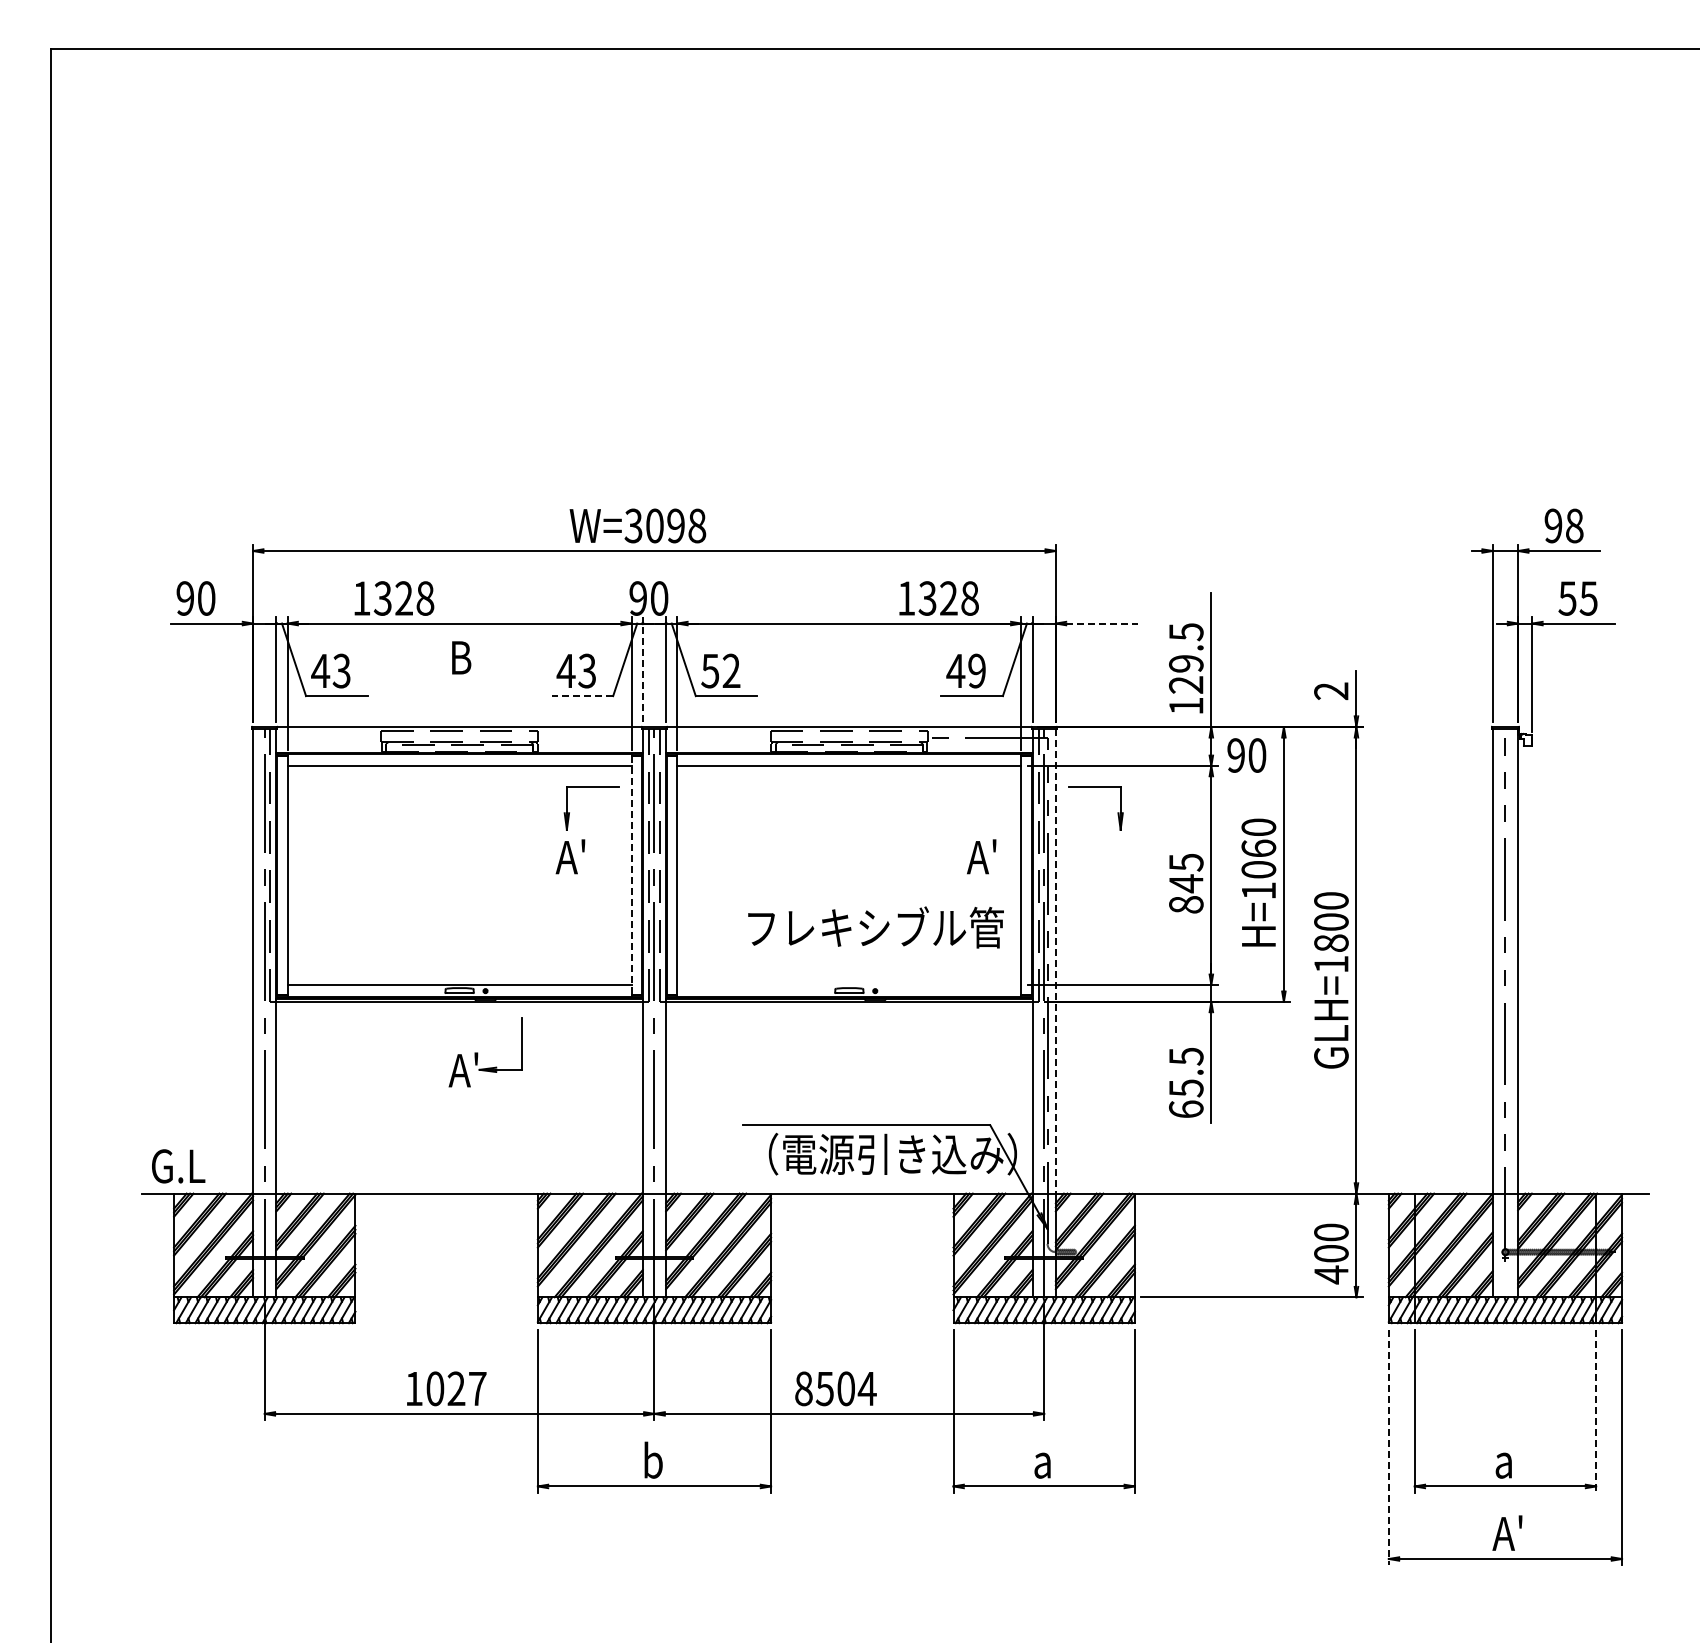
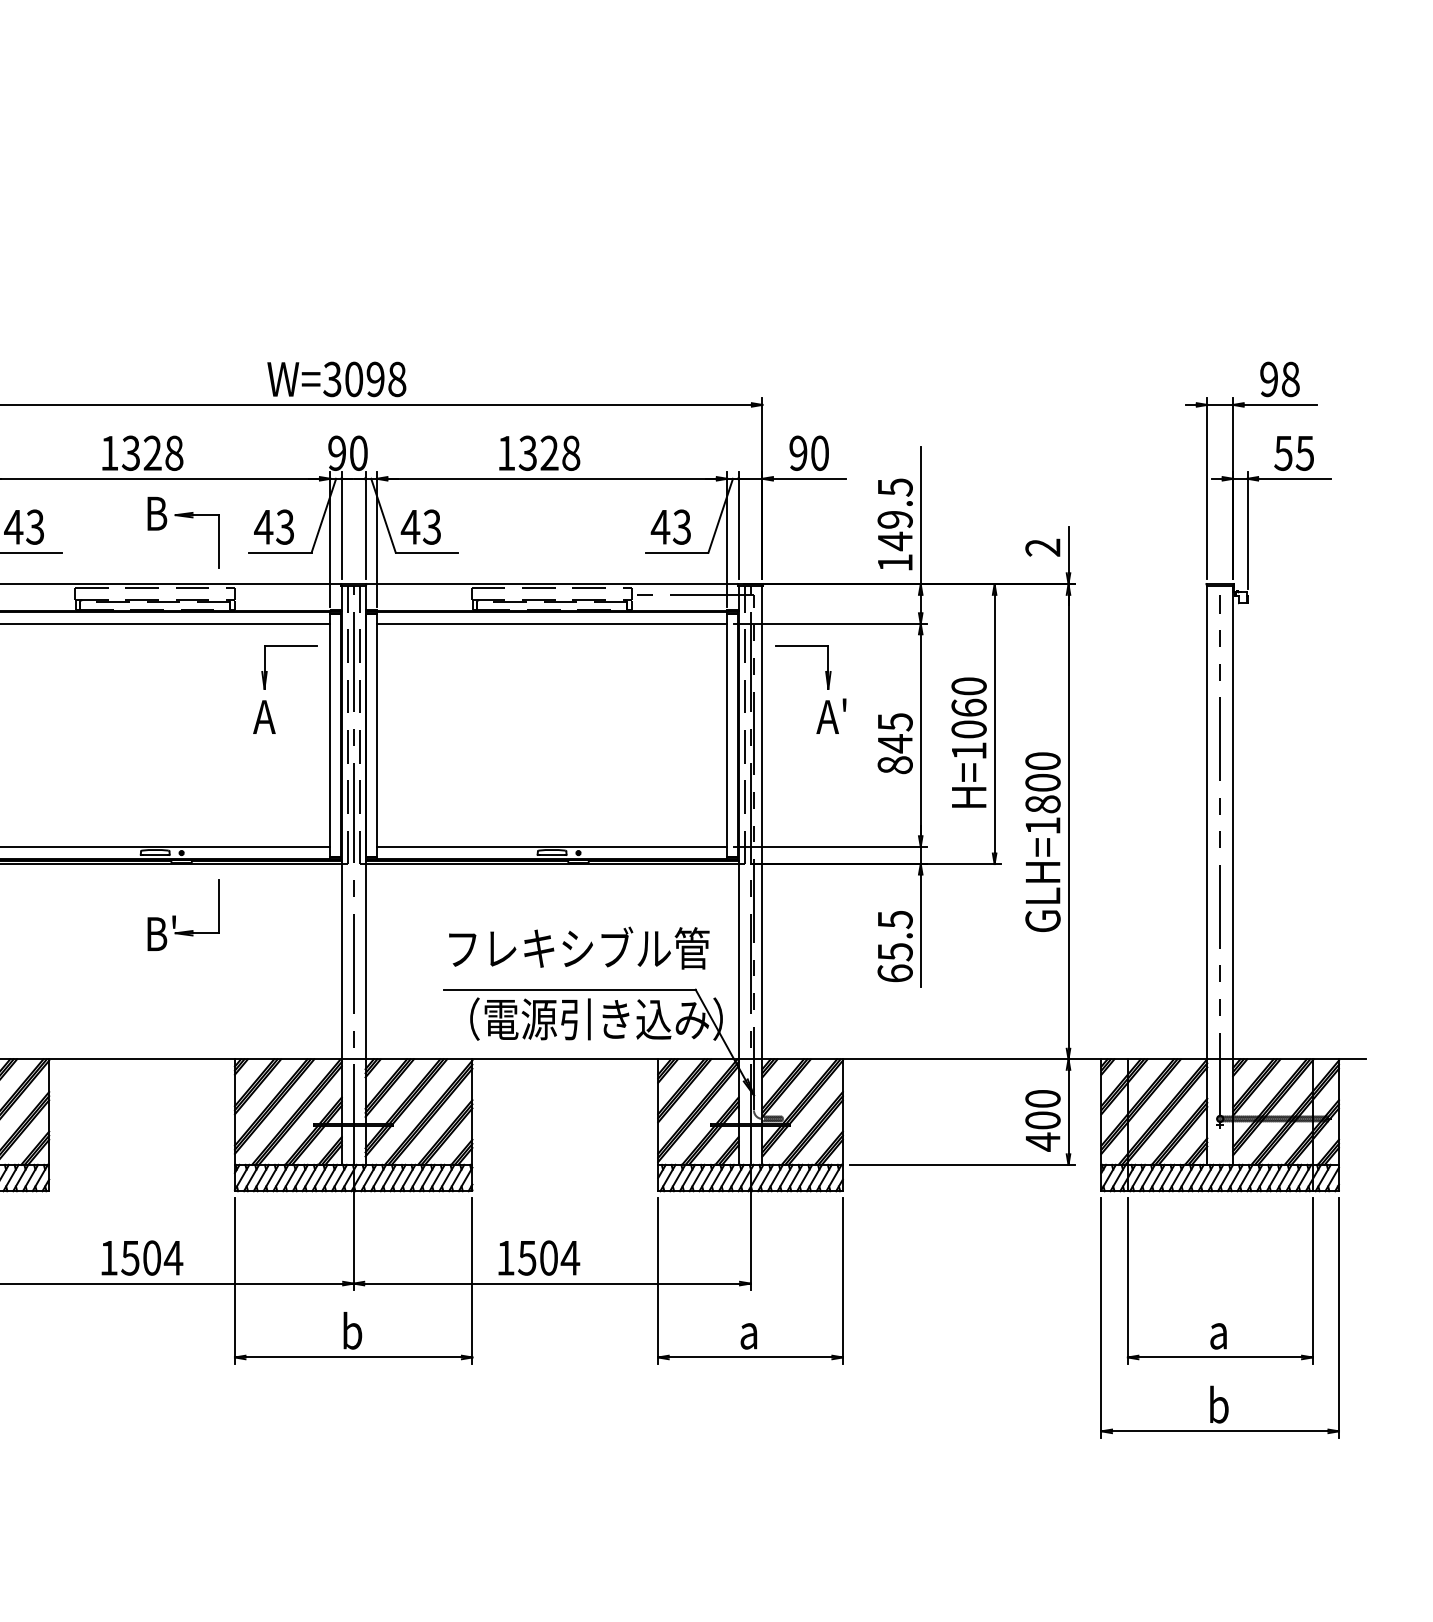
text: (394, 598) -> (142, 453), moved
text: (938, 598) -> (539, 453), moved
line: (1102, 623) -> (809, 478), dashed -> solid
line: (642, 669) -> (341, 525), dashed -> solid
text: (976, 670) -> (681, 526), 49 -> 43
text: (720, 671) -> (420, 527), 52 -> 43
part: (521, 683) -> (218, 539), added
text: (1186, 684) -> (895, 540), 129.5 -> 149.5
line: (582, 696) -> (280, 553), dashed -> solid
text: (1246, 755) -> (808, 453), moved
text: (583, 845) -> (281, 704), A' -> A
text: (981, 856) -> (831, 716), moved
line: (631, 875) -> (330, 735), dashed -> solid
text: (875, 927) -> (578, 948), moved
line: (1055, 961) -> (762, 822), dashed -> solid
line: (849, 984) -> (552, 846), added
text: (463, 1069) -> (159, 932), A' -> B'
text: (456, 1388) -> (152, 1257), 1027 -> 1504
text: (803, 1388) -> (505, 1257), 8504 -> 1504
line: (1596, 1411) -> (1312, 1281), dashed -> solid
line: (1388, 1447) -> (1101, 1317), dashed -> solid
text: (1507, 1532) -> (1222, 1404), A' -> b

